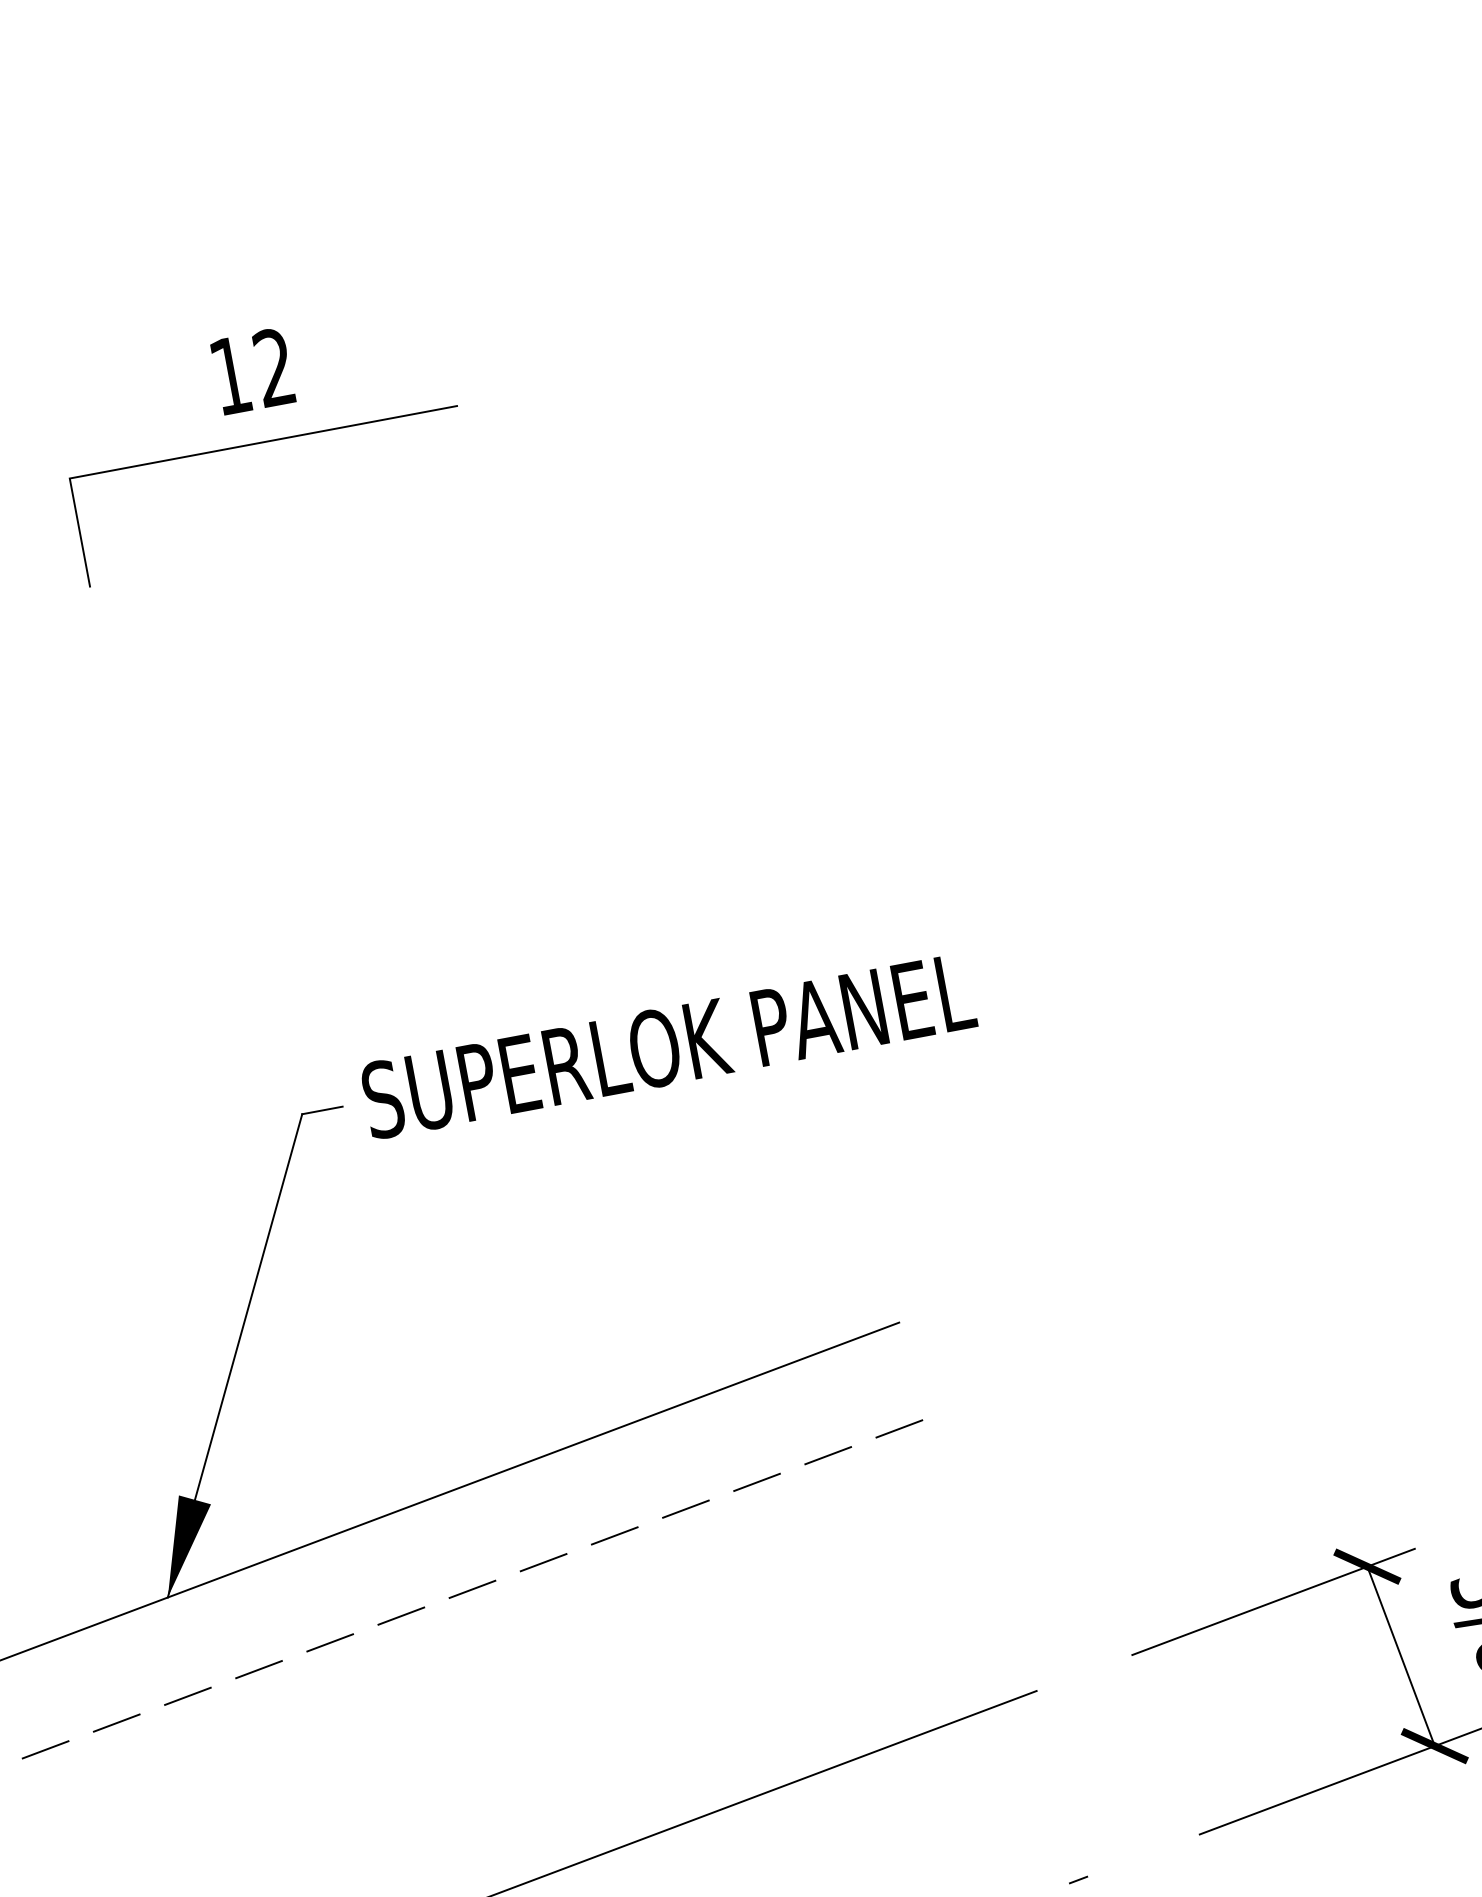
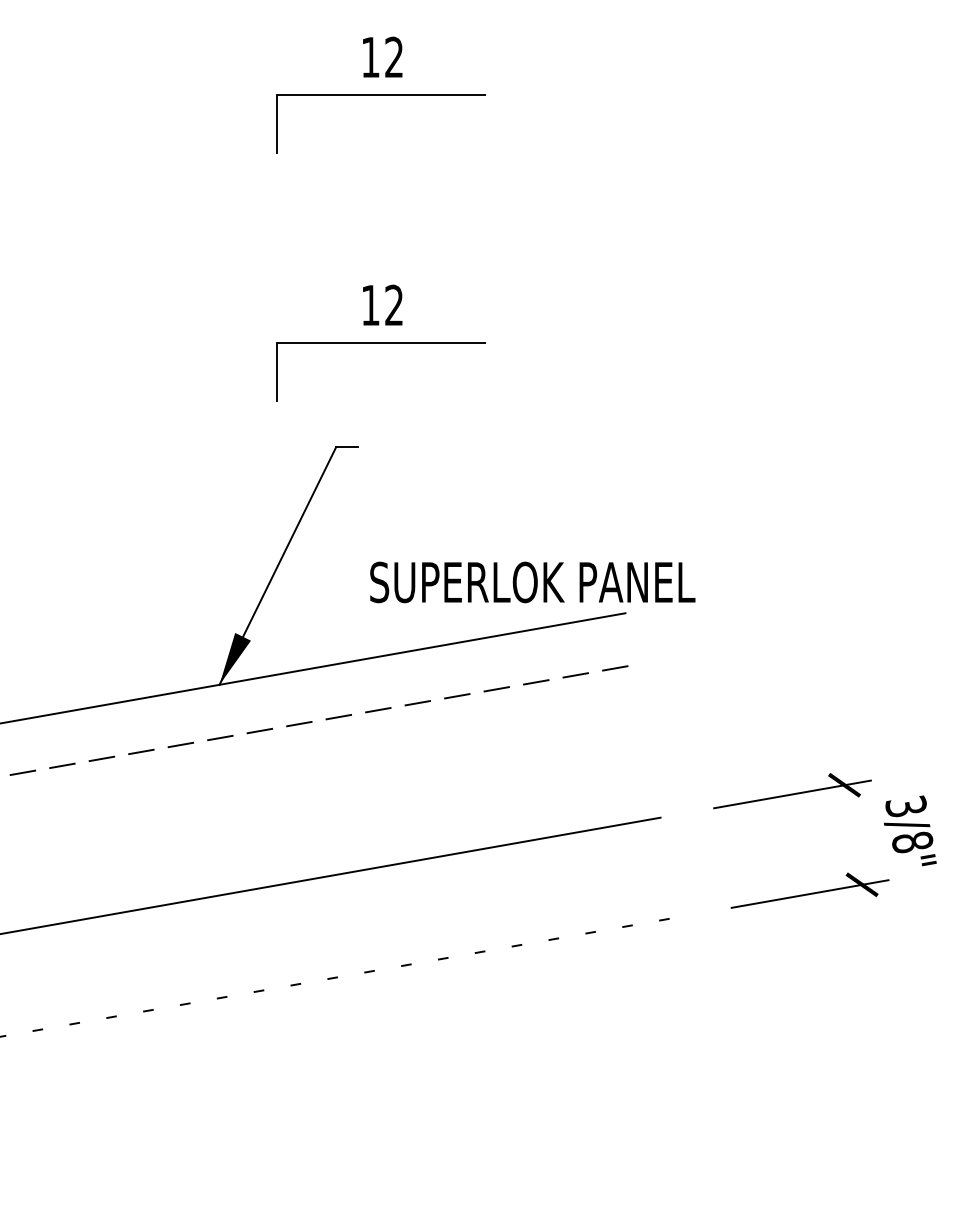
part: (348, 903) -> (380, 342), added
text: (668, 1046) -> (532, 582), moved
line: (1401, 1655) -> (853, 834), removed

